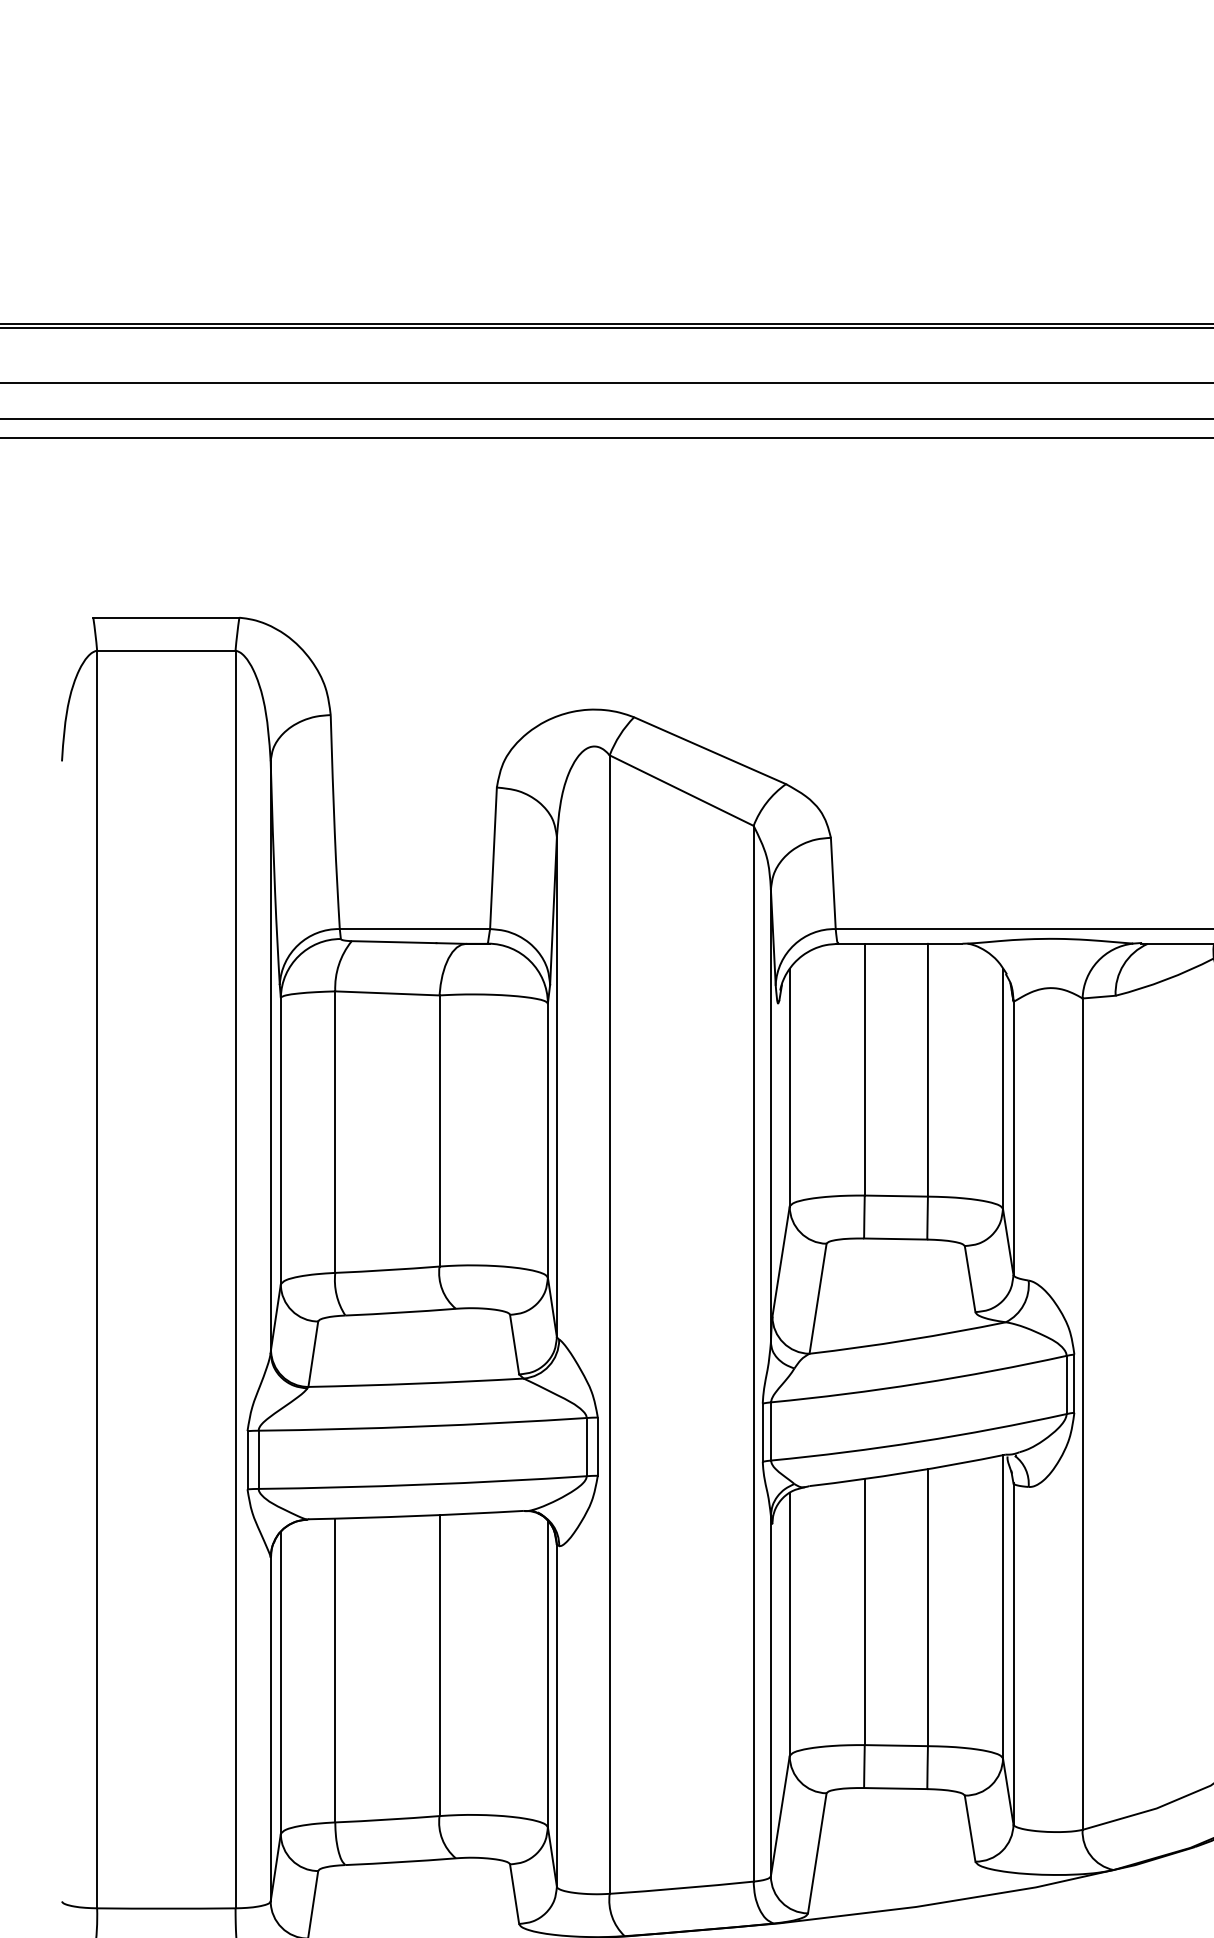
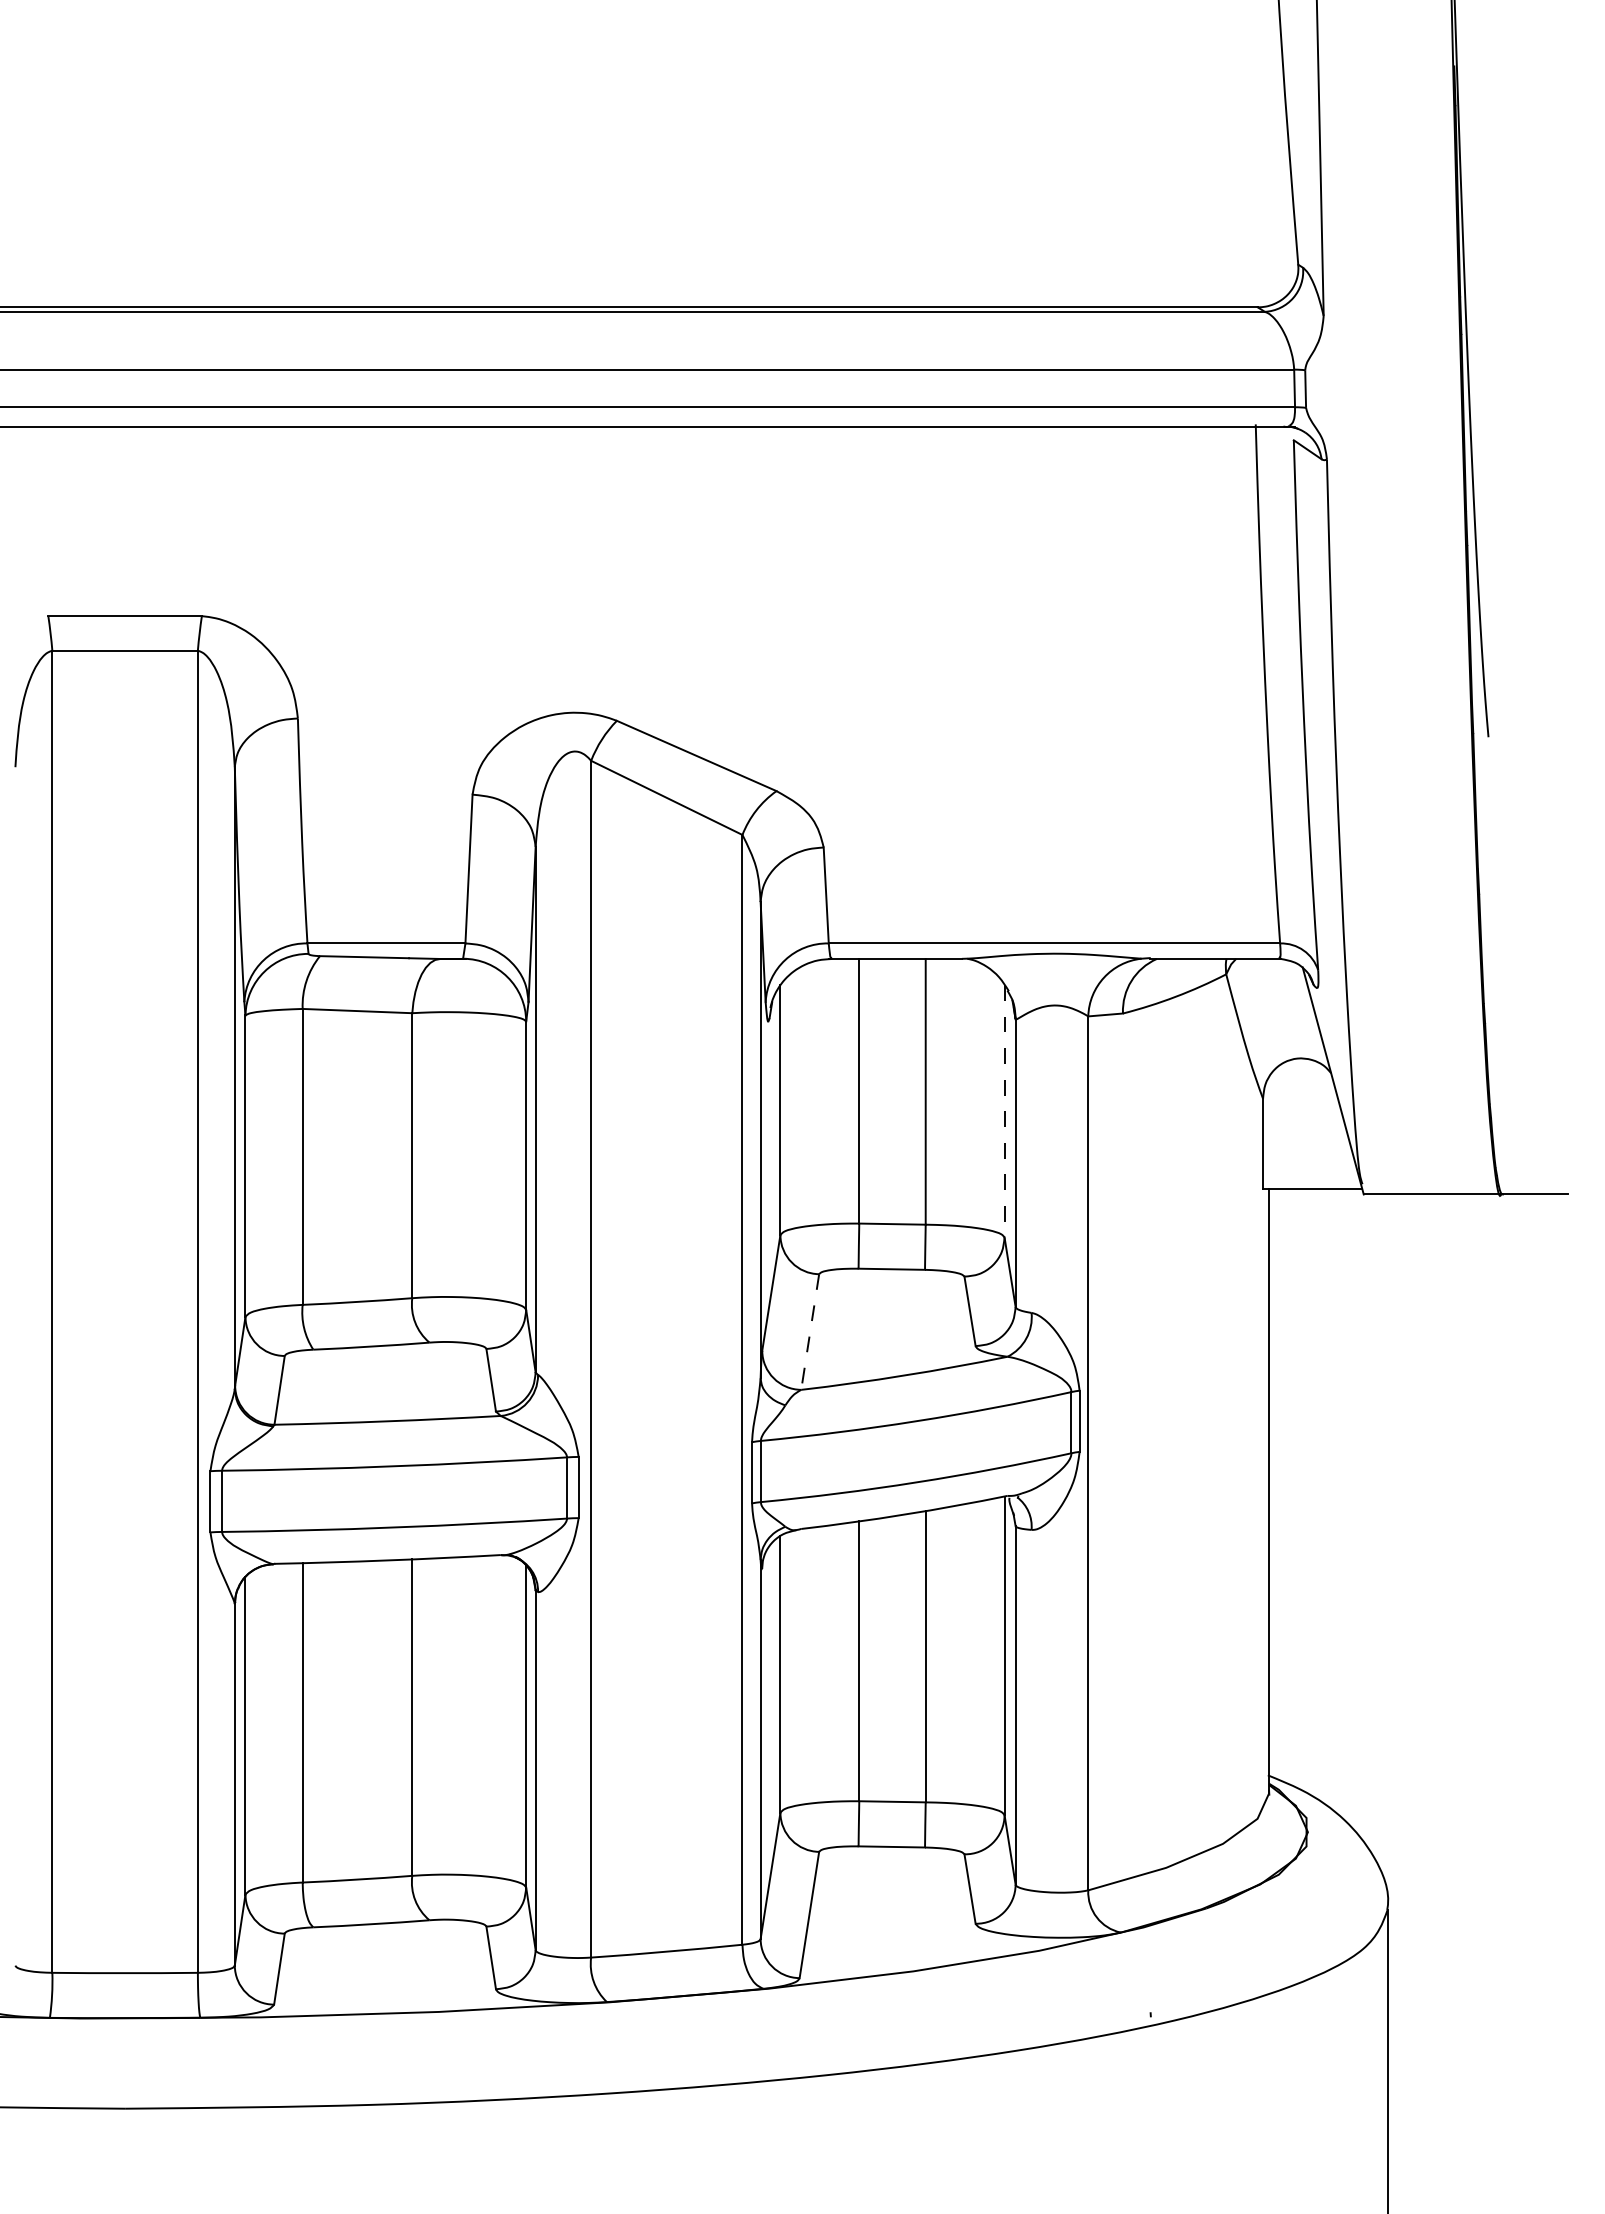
line: (1002, 1088) -> (1004, 1111), solid -> dashed
line: (818, 1299) -> (810, 1332), solid -> dashed

